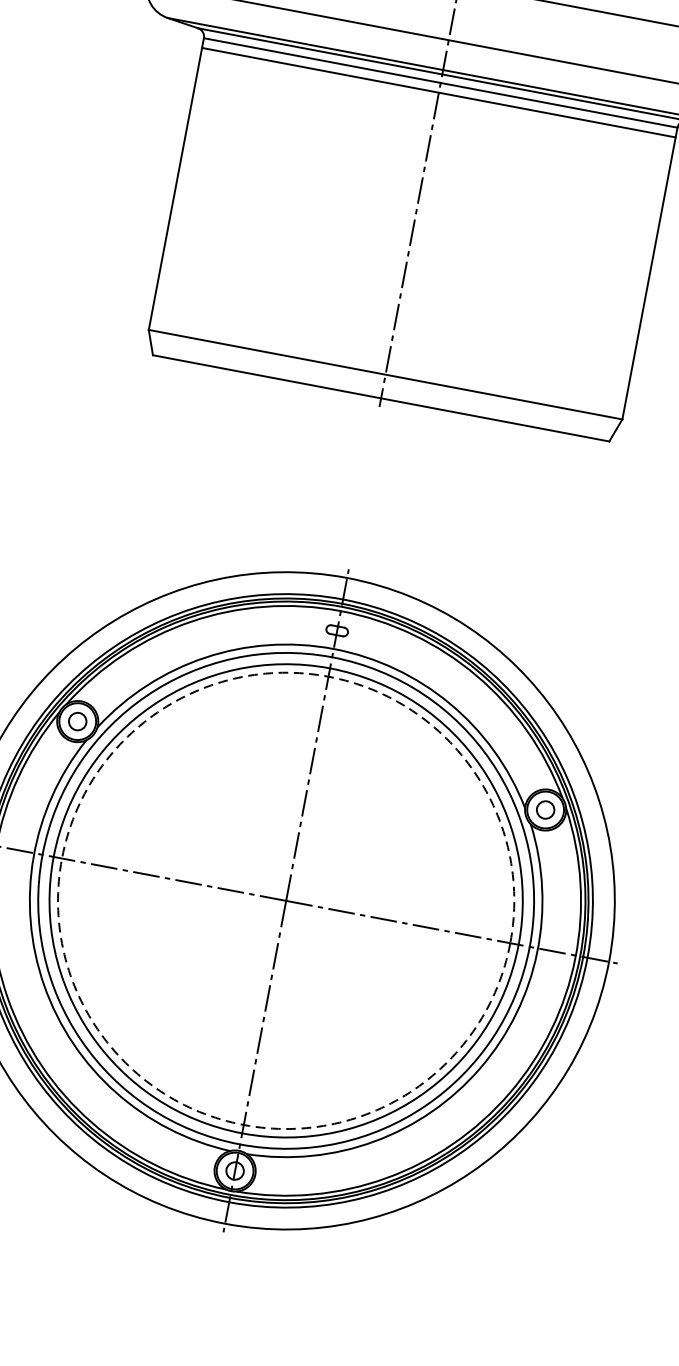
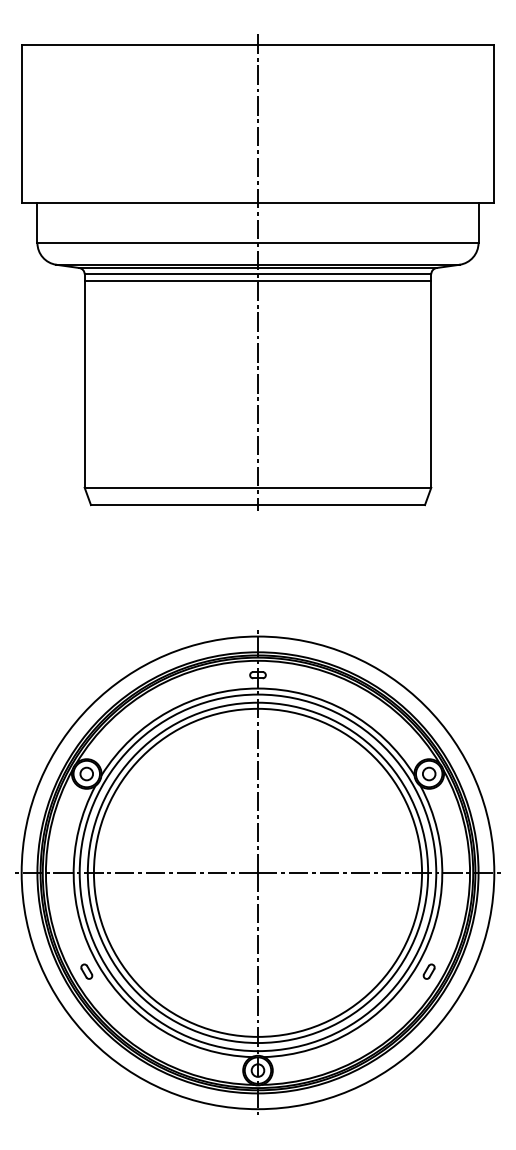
circle: (285, 900) -> (257, 872), dashed -> solid
part: (26, 991) -> (86, 971), added
part: (493, 1079) -> (428, 971), added

